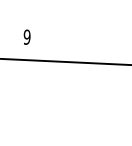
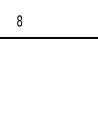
text: (26, 36) -> (19, 20), 9 -> 8

